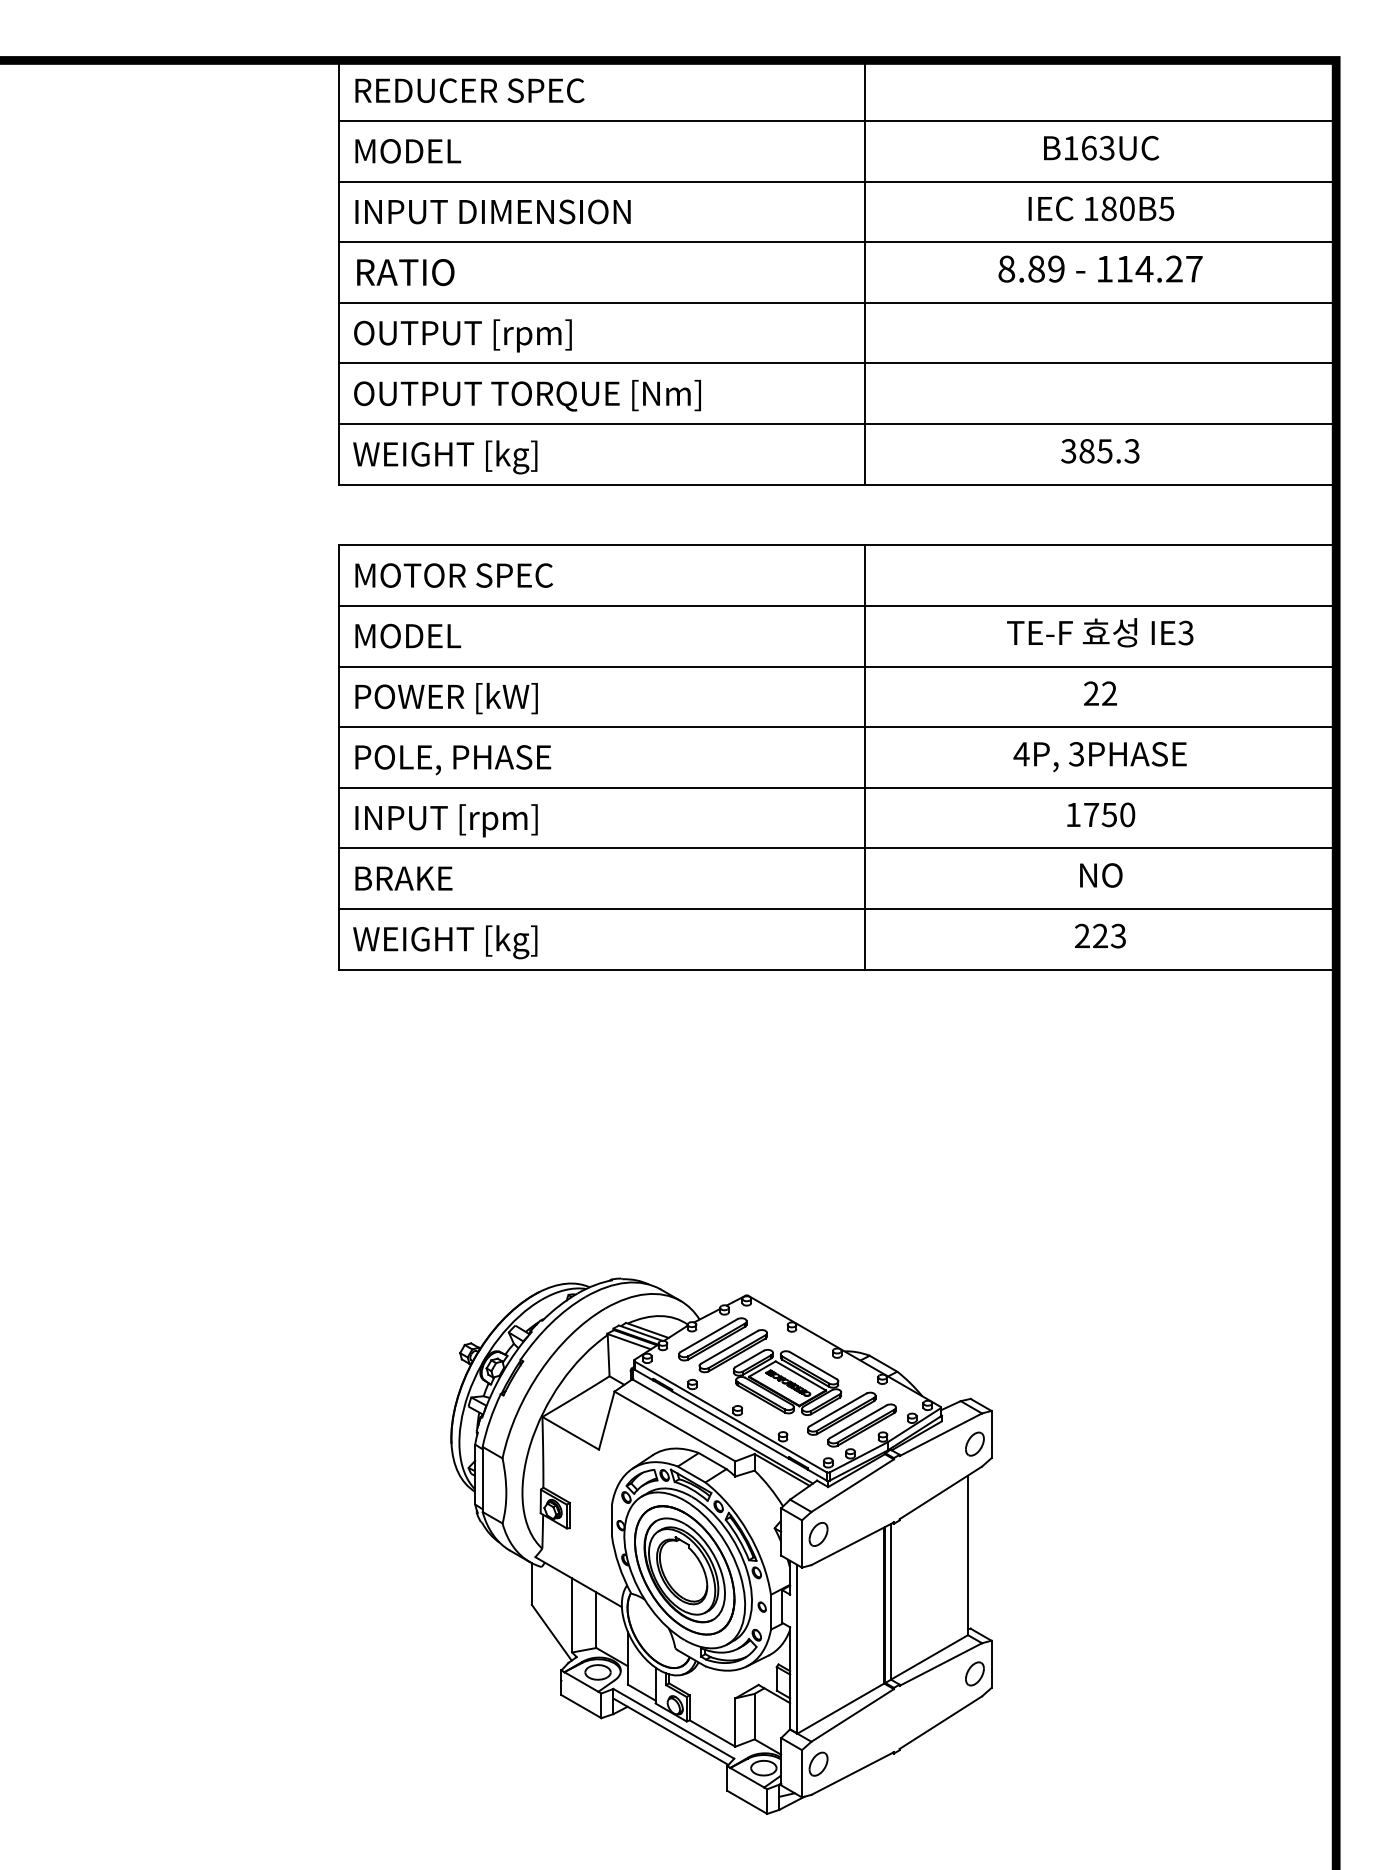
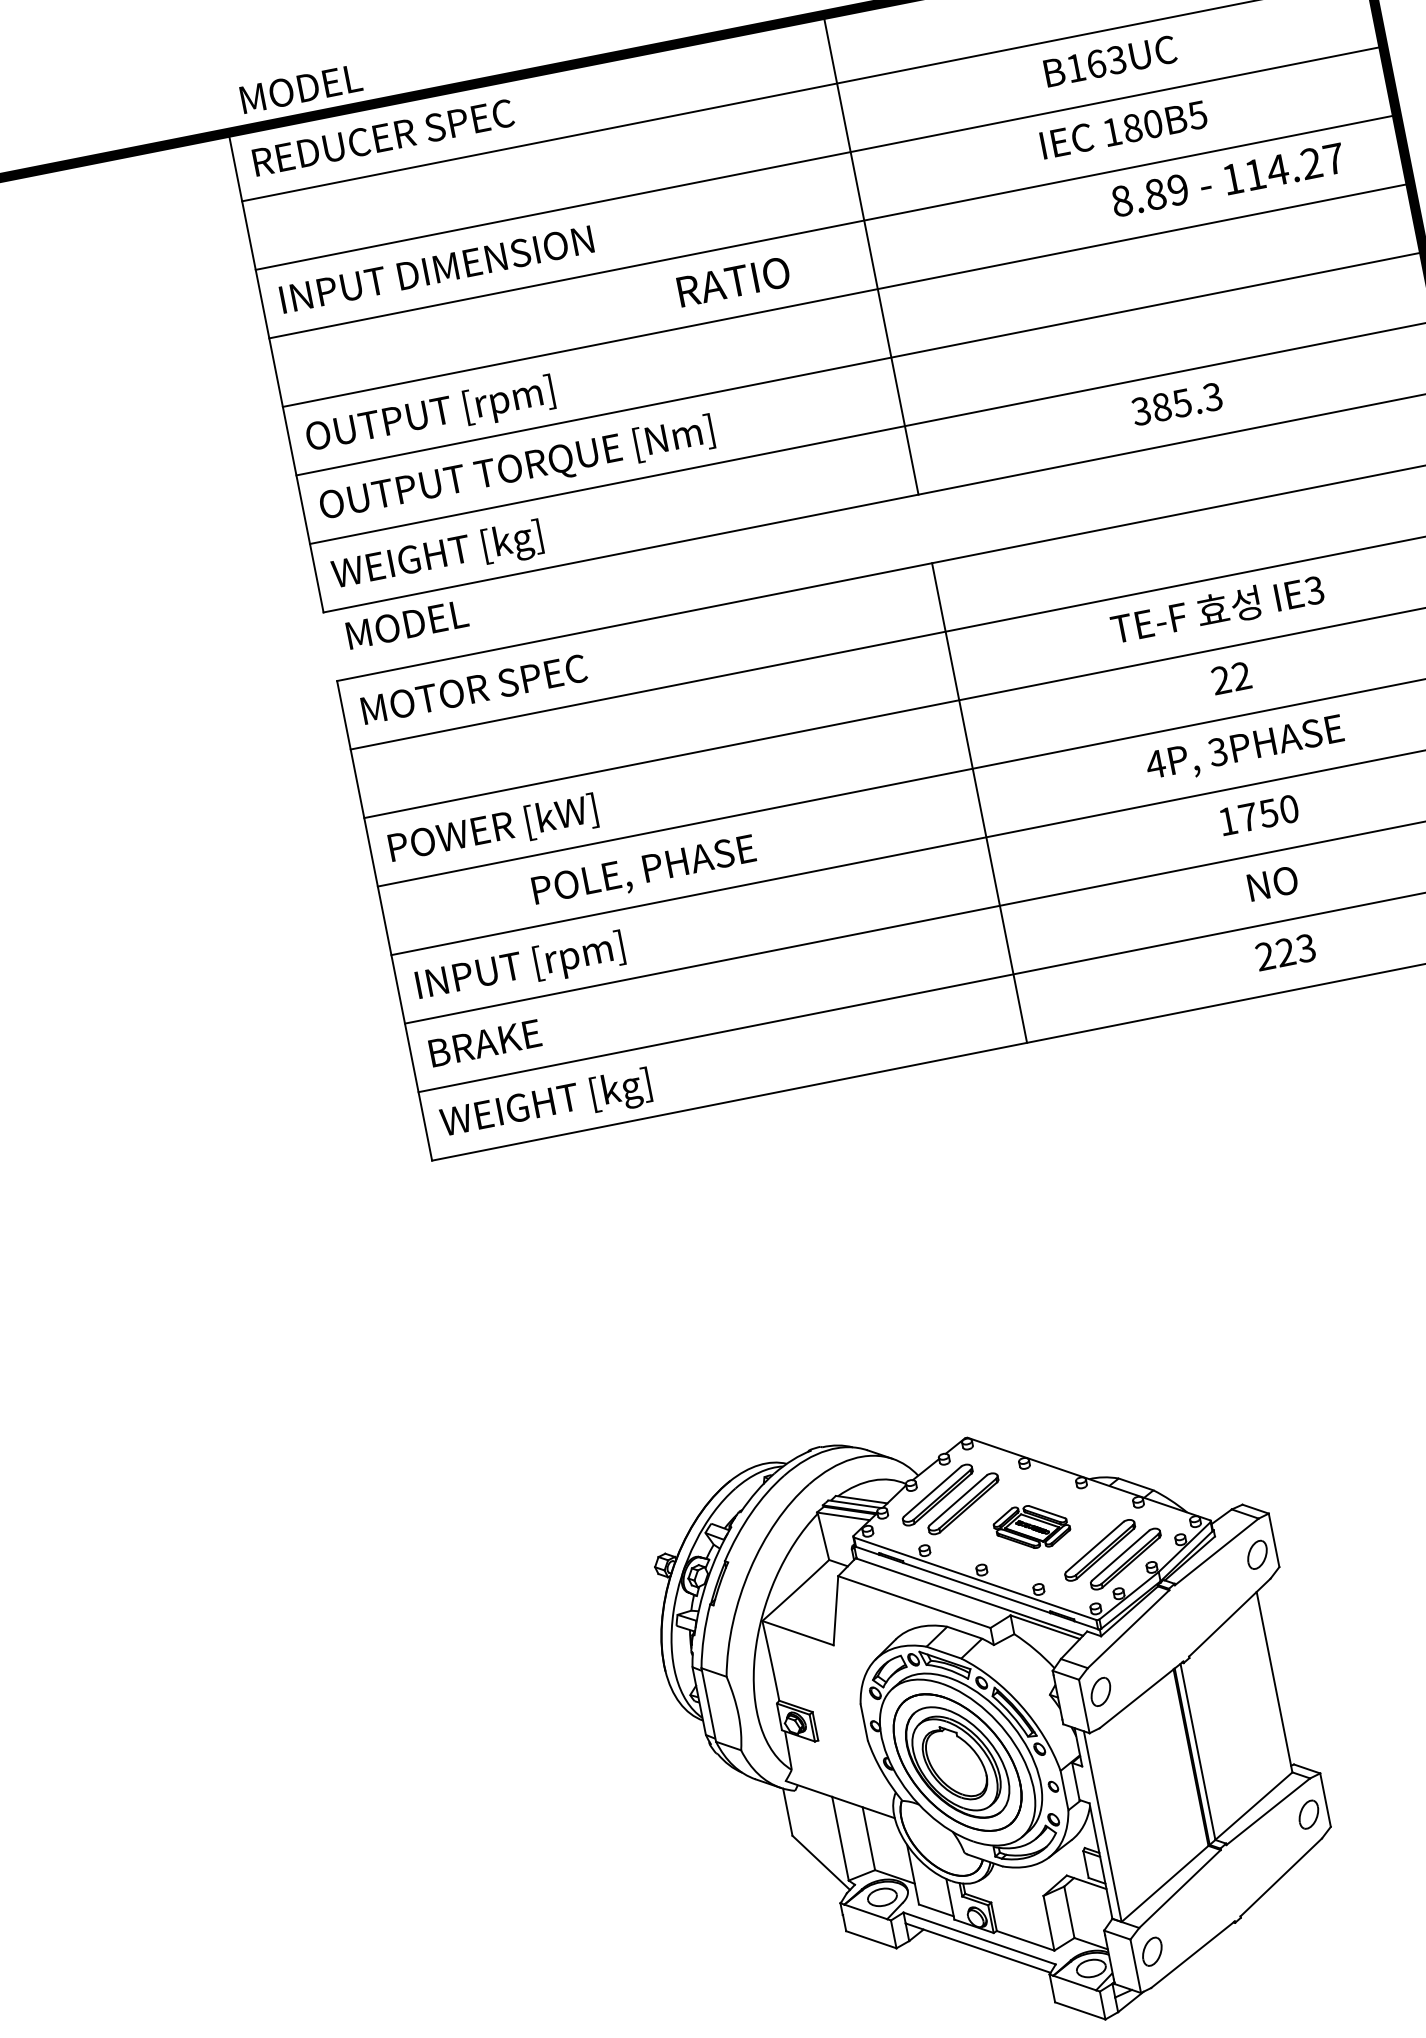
text: (408, 151) -> (301, 89), moved
text: (1100, 268) -> (1227, 179), moved
text: (405, 272) -> (733, 281), moved
text: (408, 635) -> (407, 623), moved
text: (453, 760) -> (644, 872), moved
part: (787, 1382) -> (1031, 1527), size x0.6

